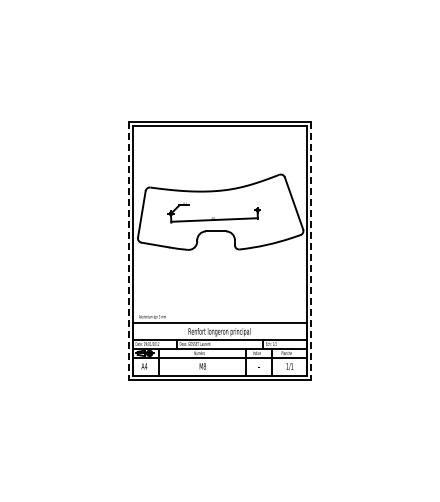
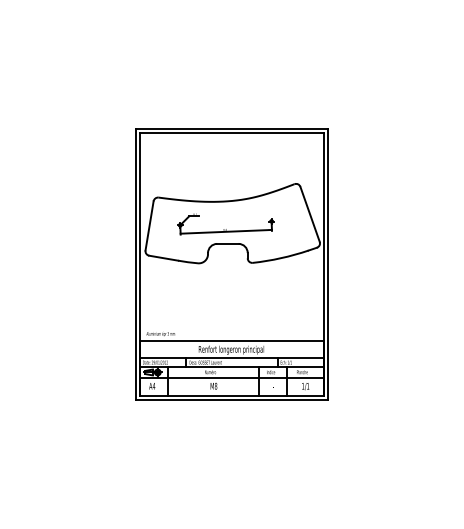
line: (128, 251) -> (135, 265), dashed -> solid
line: (311, 251) -> (328, 265), dashed -> solid

